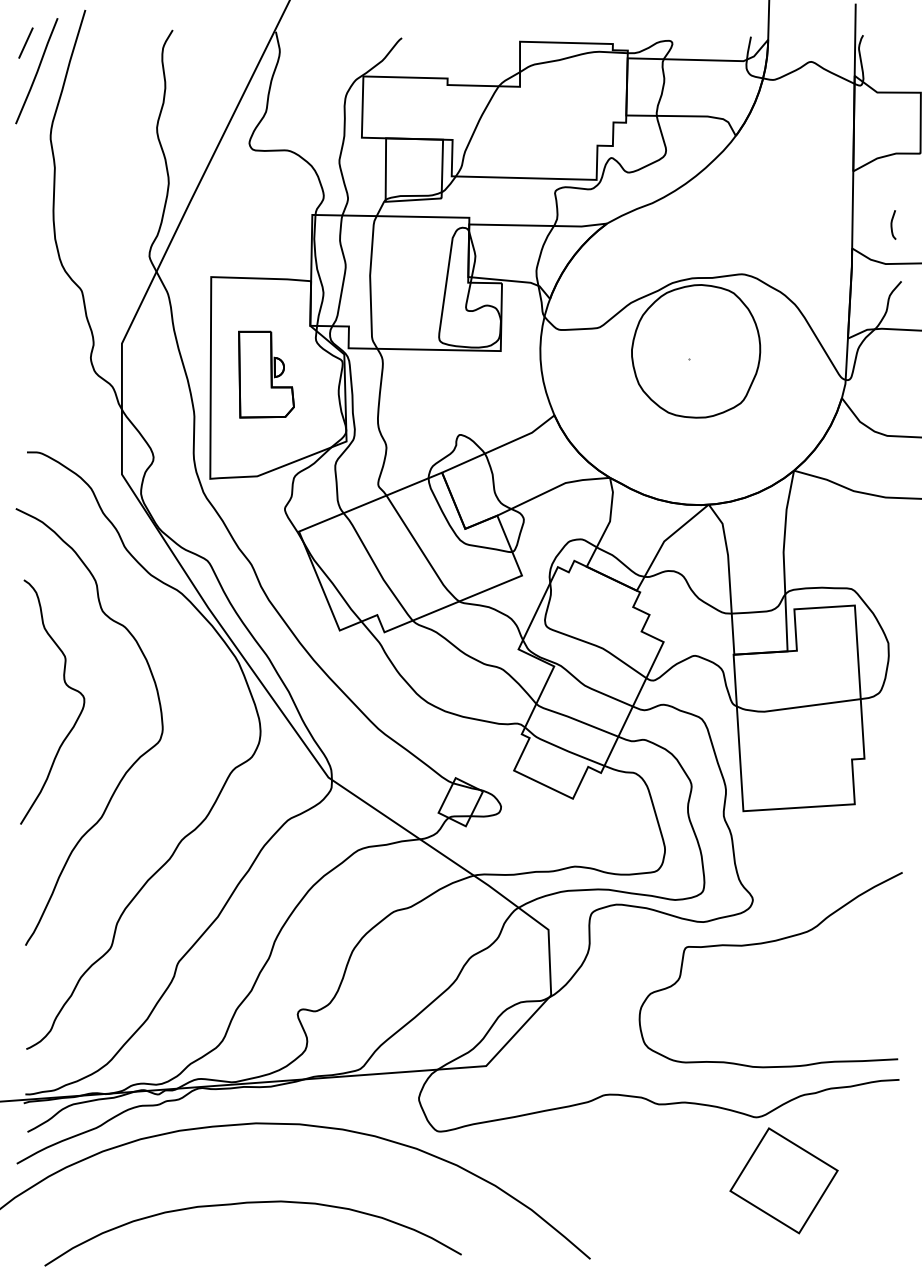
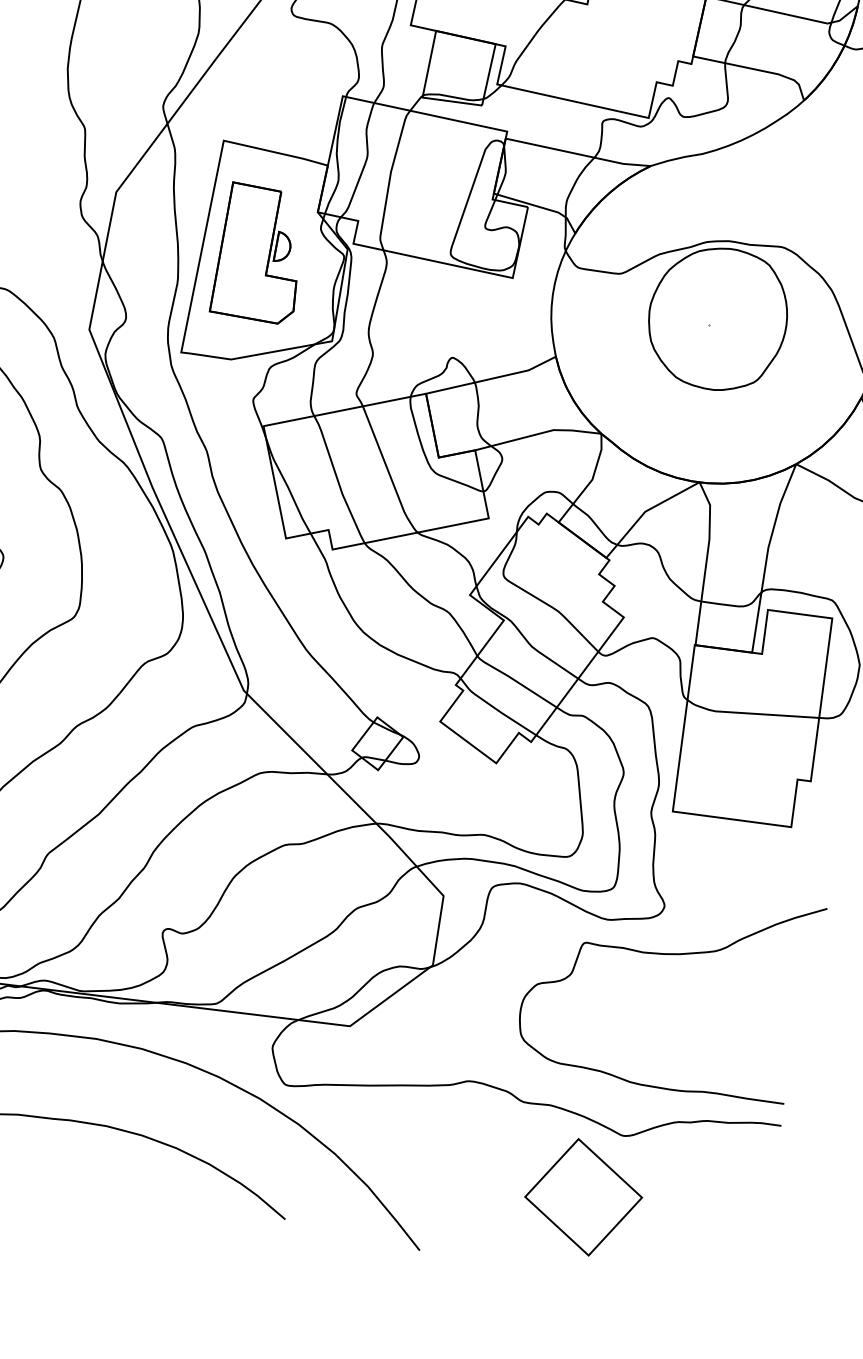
part: (266, 374) -> (261, 254), size x1.43
part: (783, 1180) -> (583, 1196), moved

